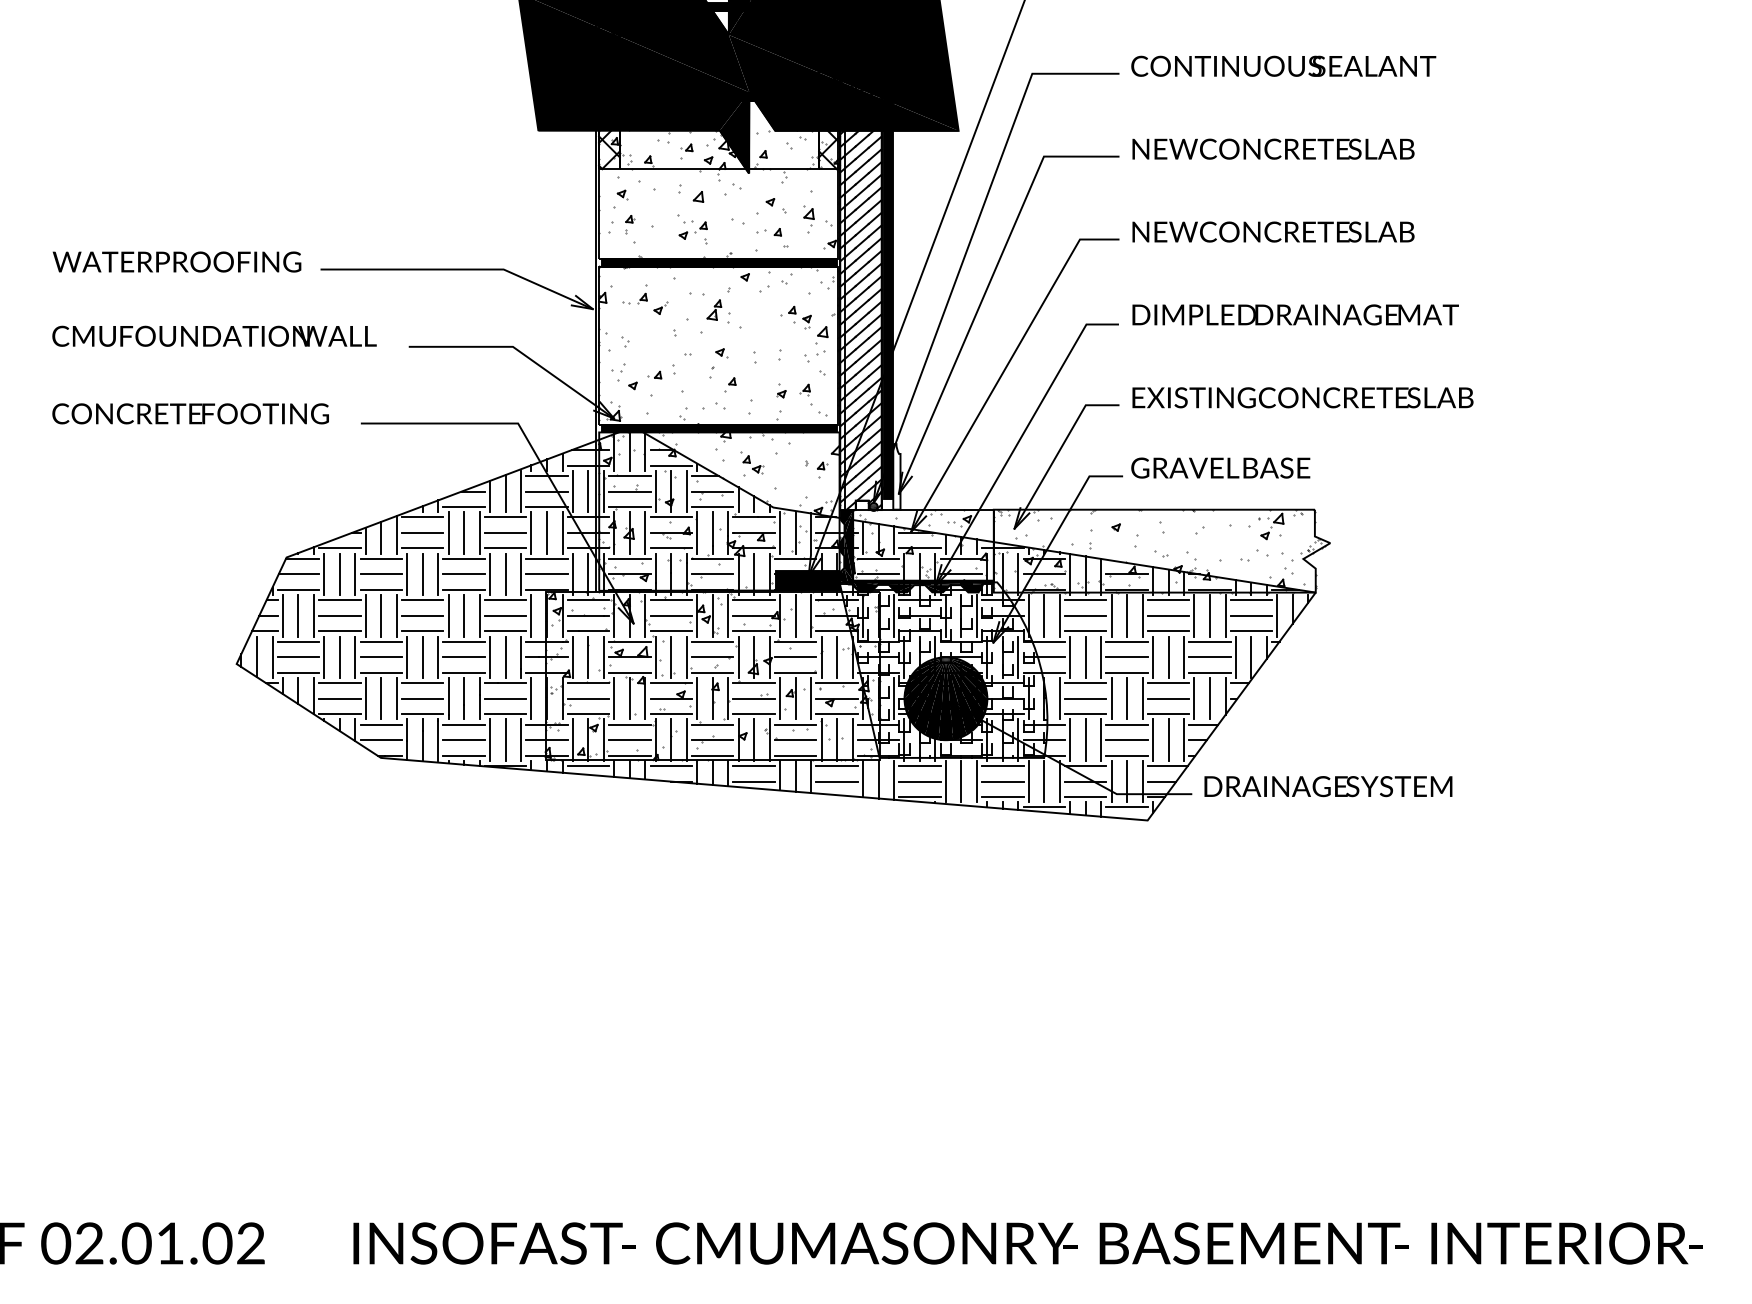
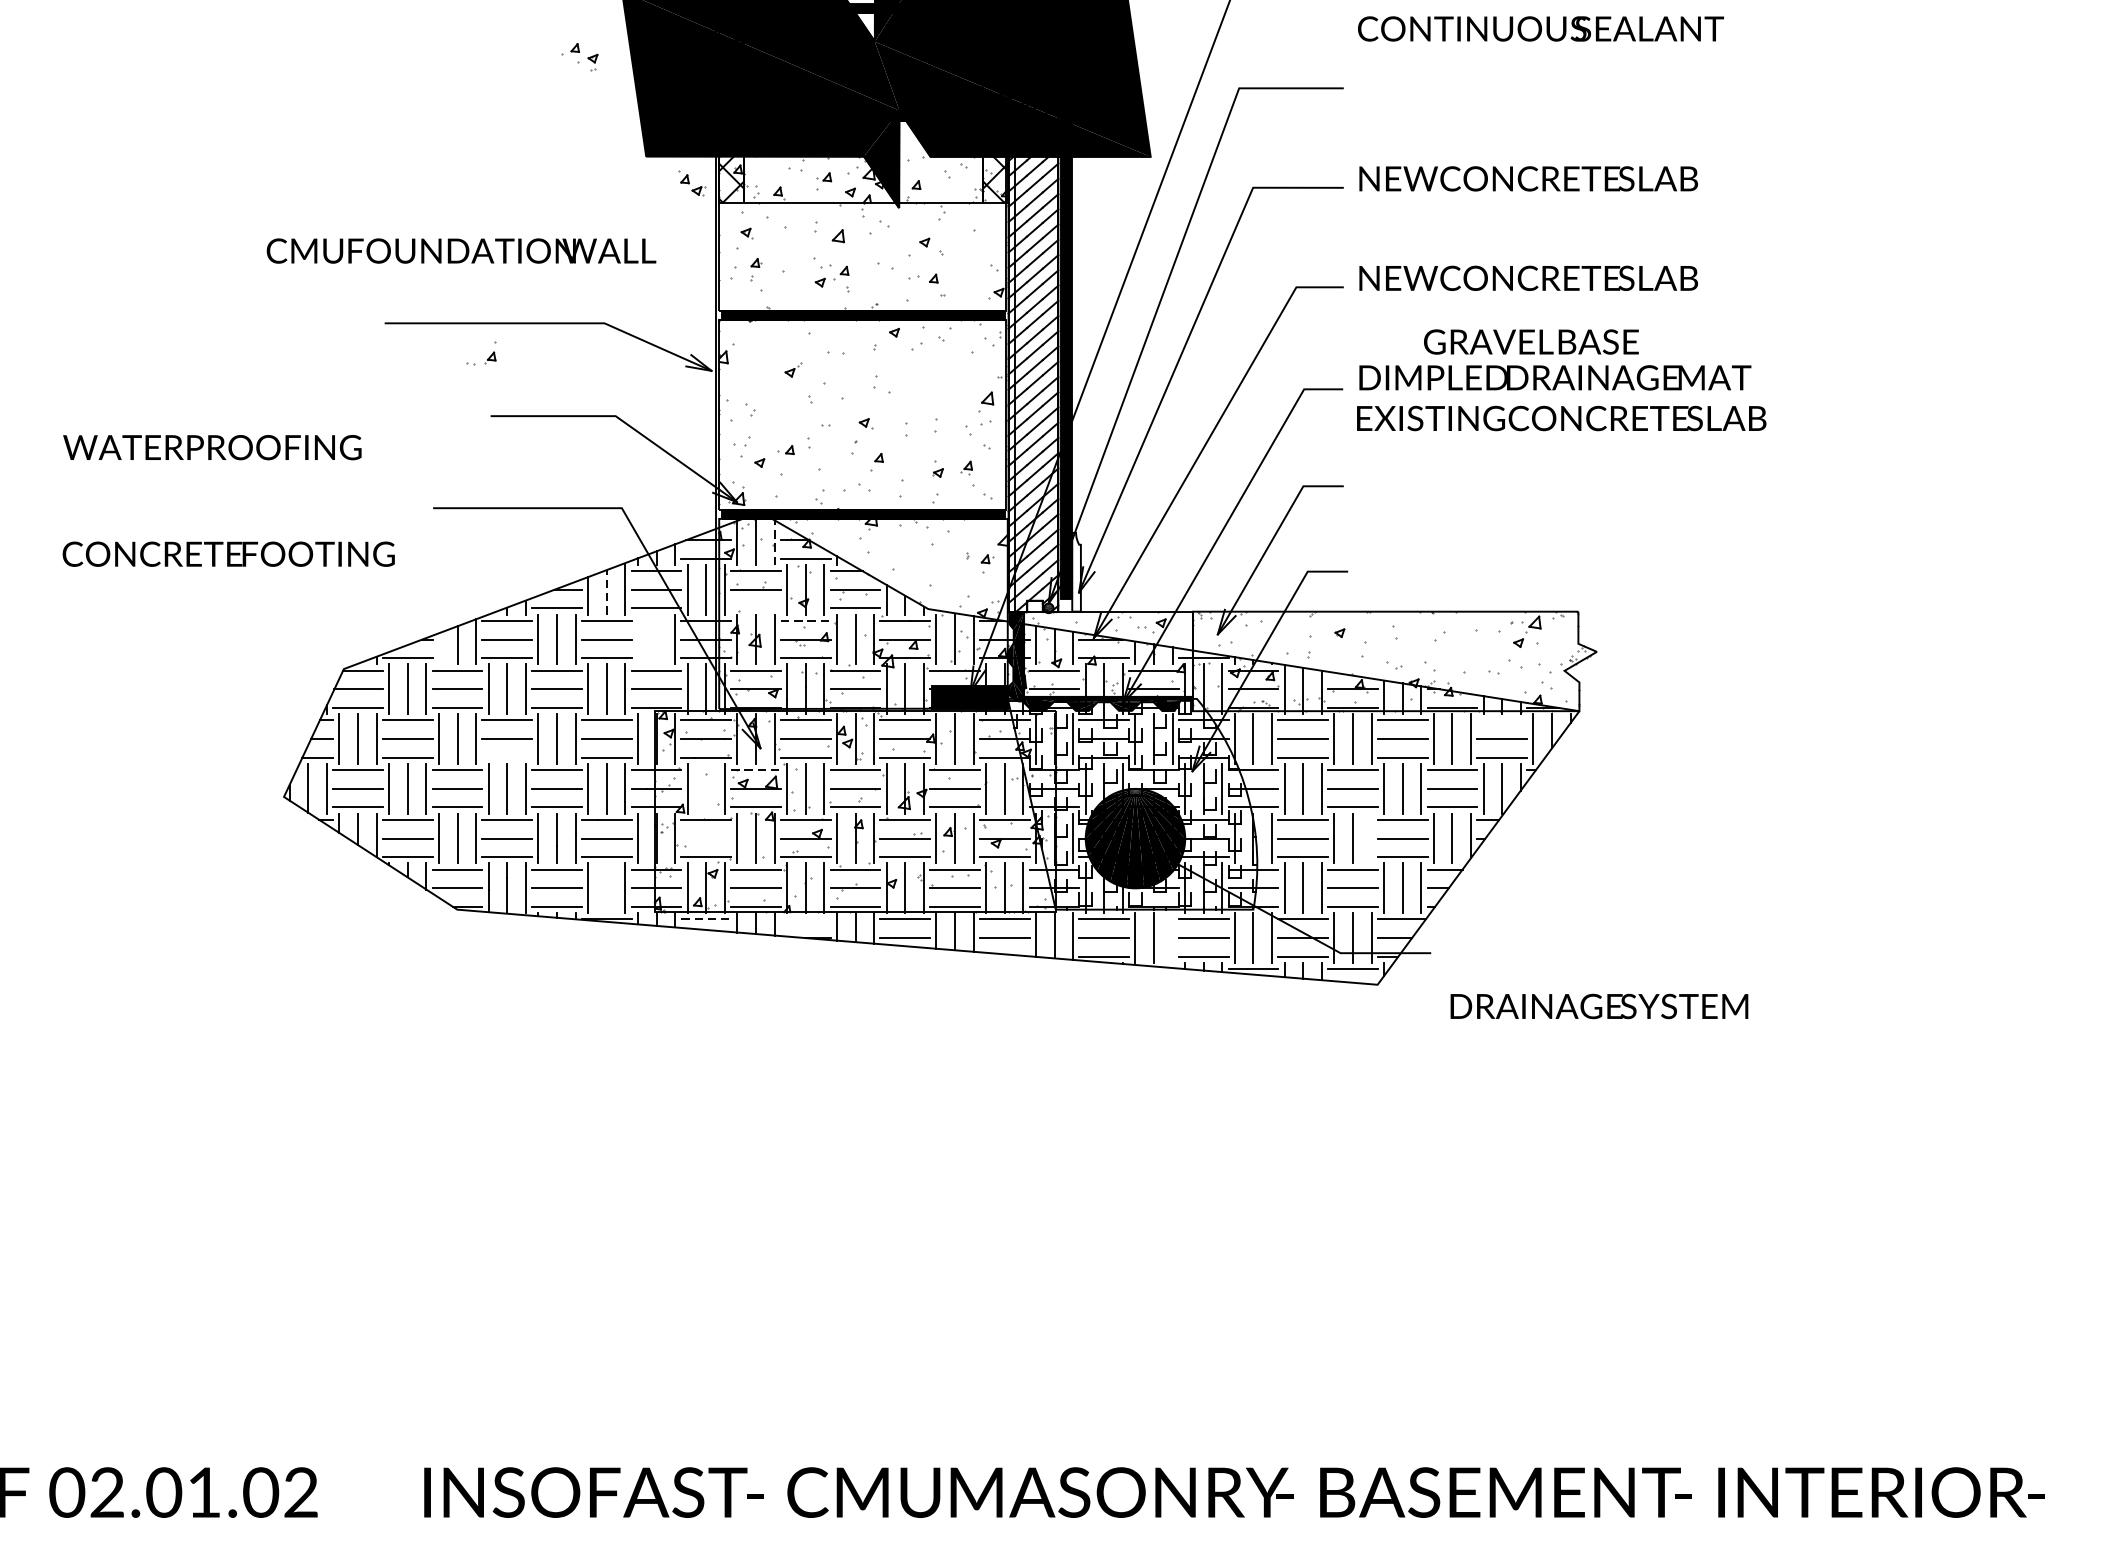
text: (1283, 65) -> (1540, 27), moved
part: (808, 219) -> (970, 263), removed
text: (176, 261) -> (211, 446), moved
part: (639, 299) -> (486, 359), moved
part: (714, 309) -> (857, 371), removed
part: (795, 317) -> (579, 56), moved
text: (214, 335) -> (461, 250), moved
text: (1302, 397) -> (1561, 418), moved
text: (190, 413) -> (228, 553), moved
line: (645, 452) -> (774, 543), solid -> dashed
part: (752, 462) -> (691, 182), moved
text: (1220, 467) -> (1531, 341), moved
line: (505, 493) -> (606, 592), solid -> dashed
line: (629, 507) -> (755, 609), removed
line: (671, 517) -> (805, 621), solid -> dashed
line: (531, 532) -> (637, 639), removed
line: (547, 532) -> (657, 639), removed
line: (365, 540) -> (438, 648), removed
line: (1251, 600) -> (1502, 720), removed
line: (422, 631) -> (507, 757), removed
line: (629, 641) -> (755, 769), solid -> dashed
line: (588, 656) -> (706, 787), removed
line: (588, 698) -> (706, 838), removed
line: (1142, 698) -> (1371, 838), removed
line: (505, 739) -> (606, 887), removed
line: (588, 766) -> (706, 919), solid -> dashed
line: (671, 766) -> (805, 919), removed
line: (976, 781) -> (1172, 937), removed
text: (1328, 786) -> (1599, 1006), moved

